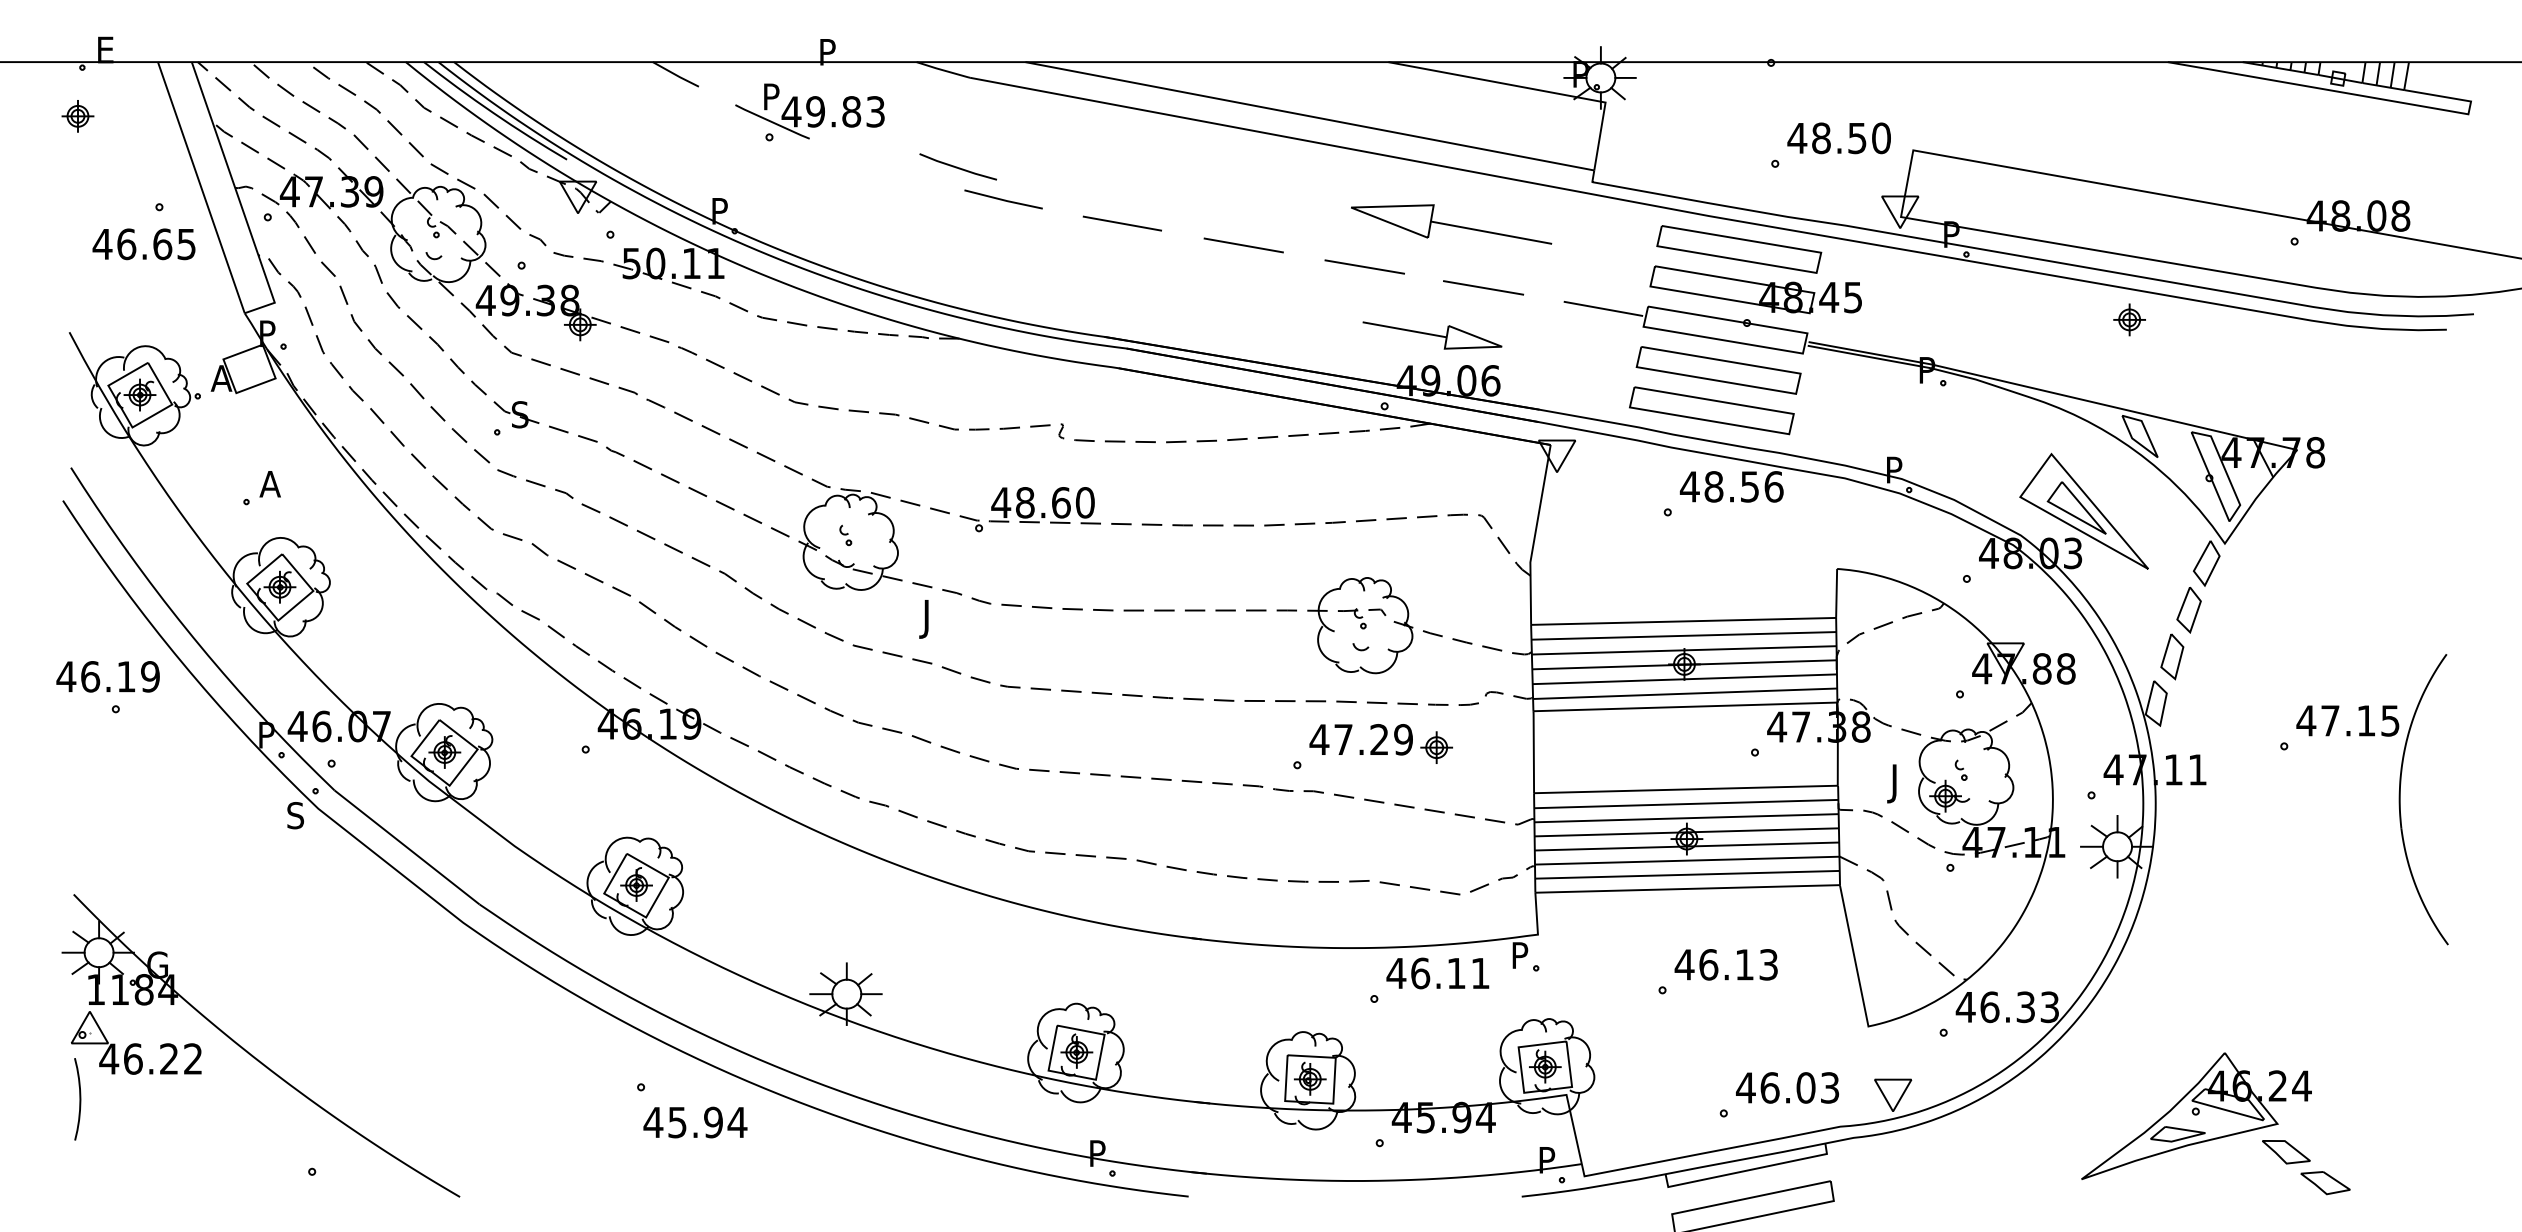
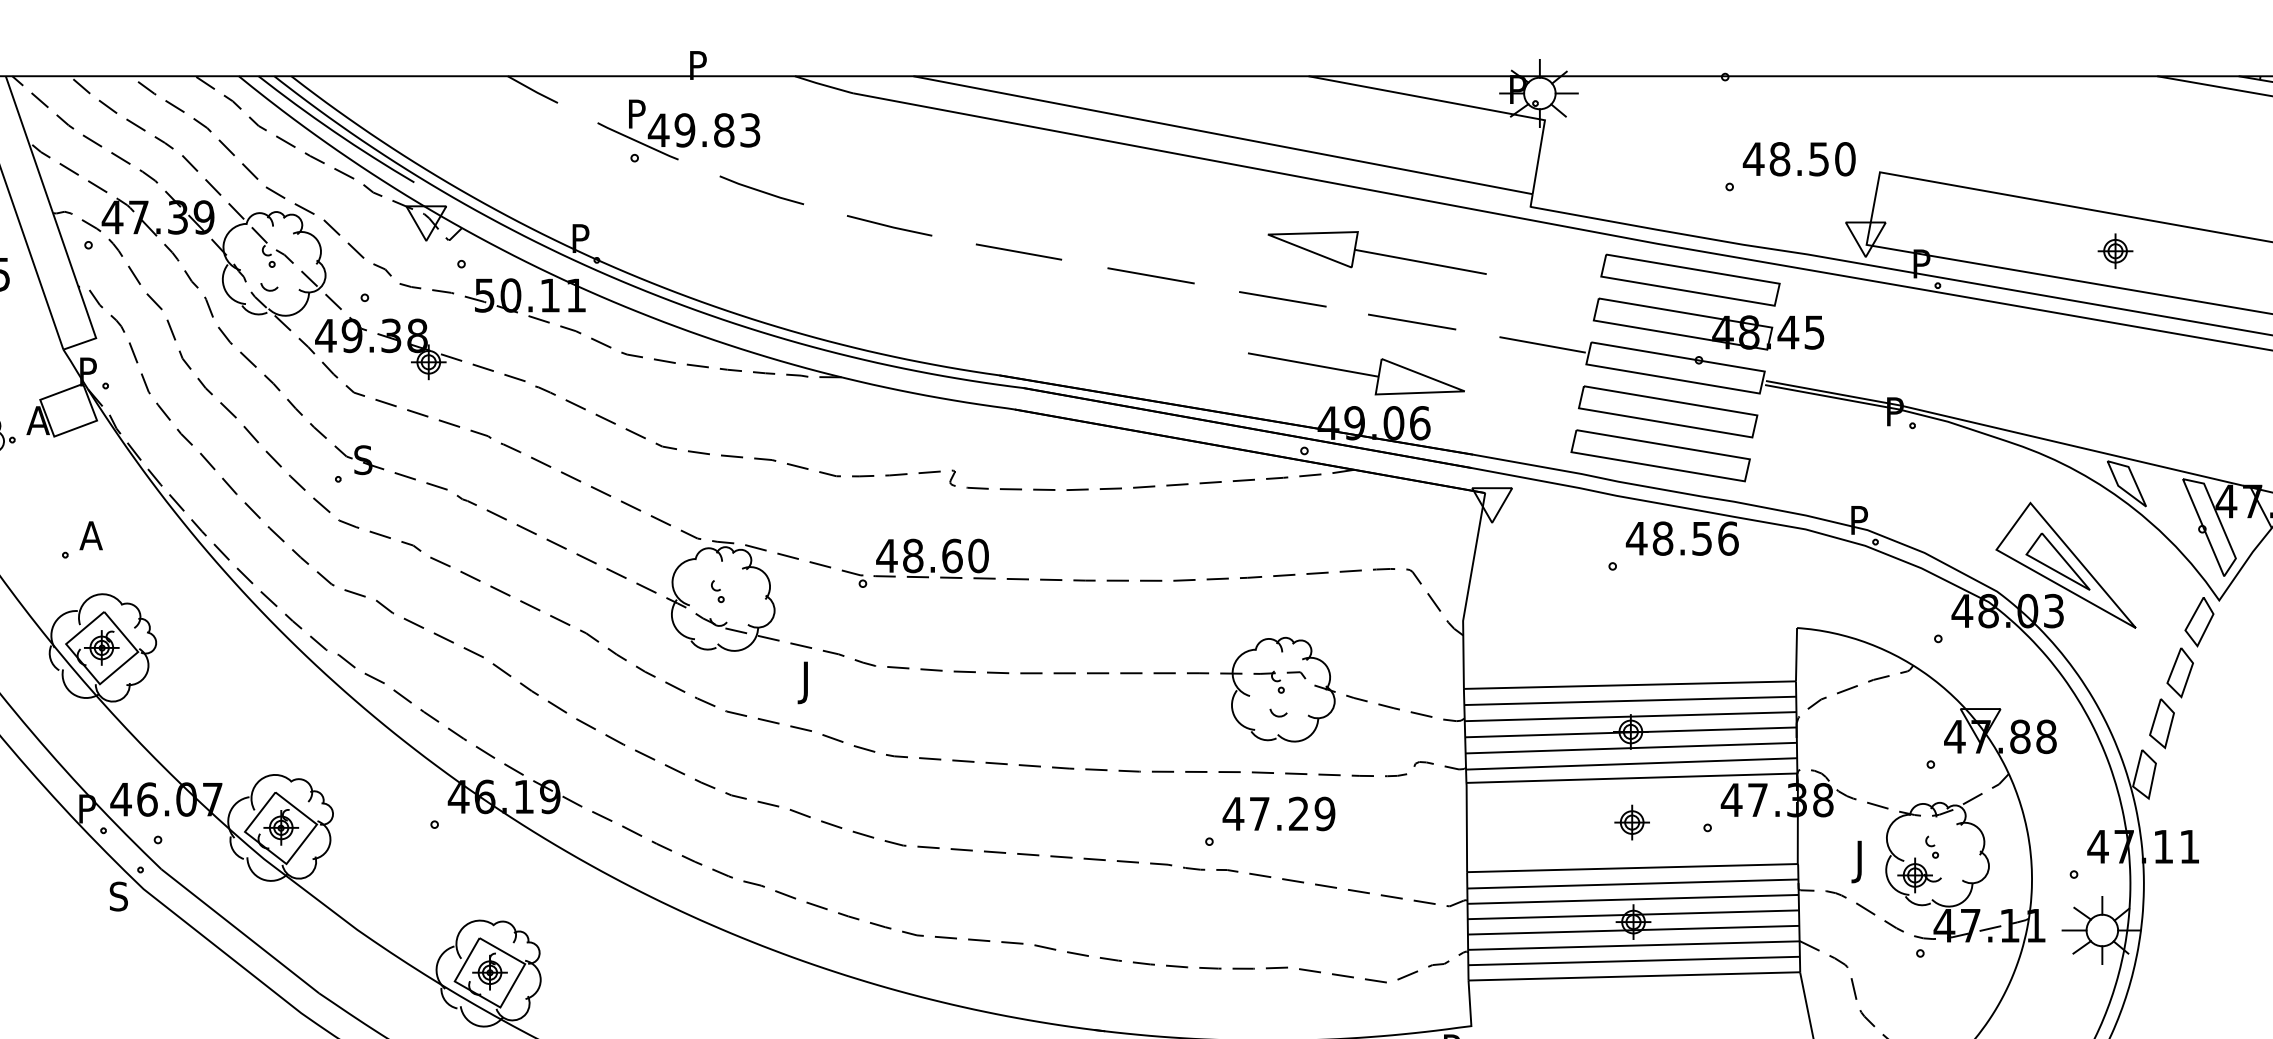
line: (957, 166) -> (761, 189), moved
part: (2129, 319) -> (2115, 250), moved
part: (1432, 335) -> (1356, 373), size x1.43
part: (1436, 747) -> (1631, 822), moved

